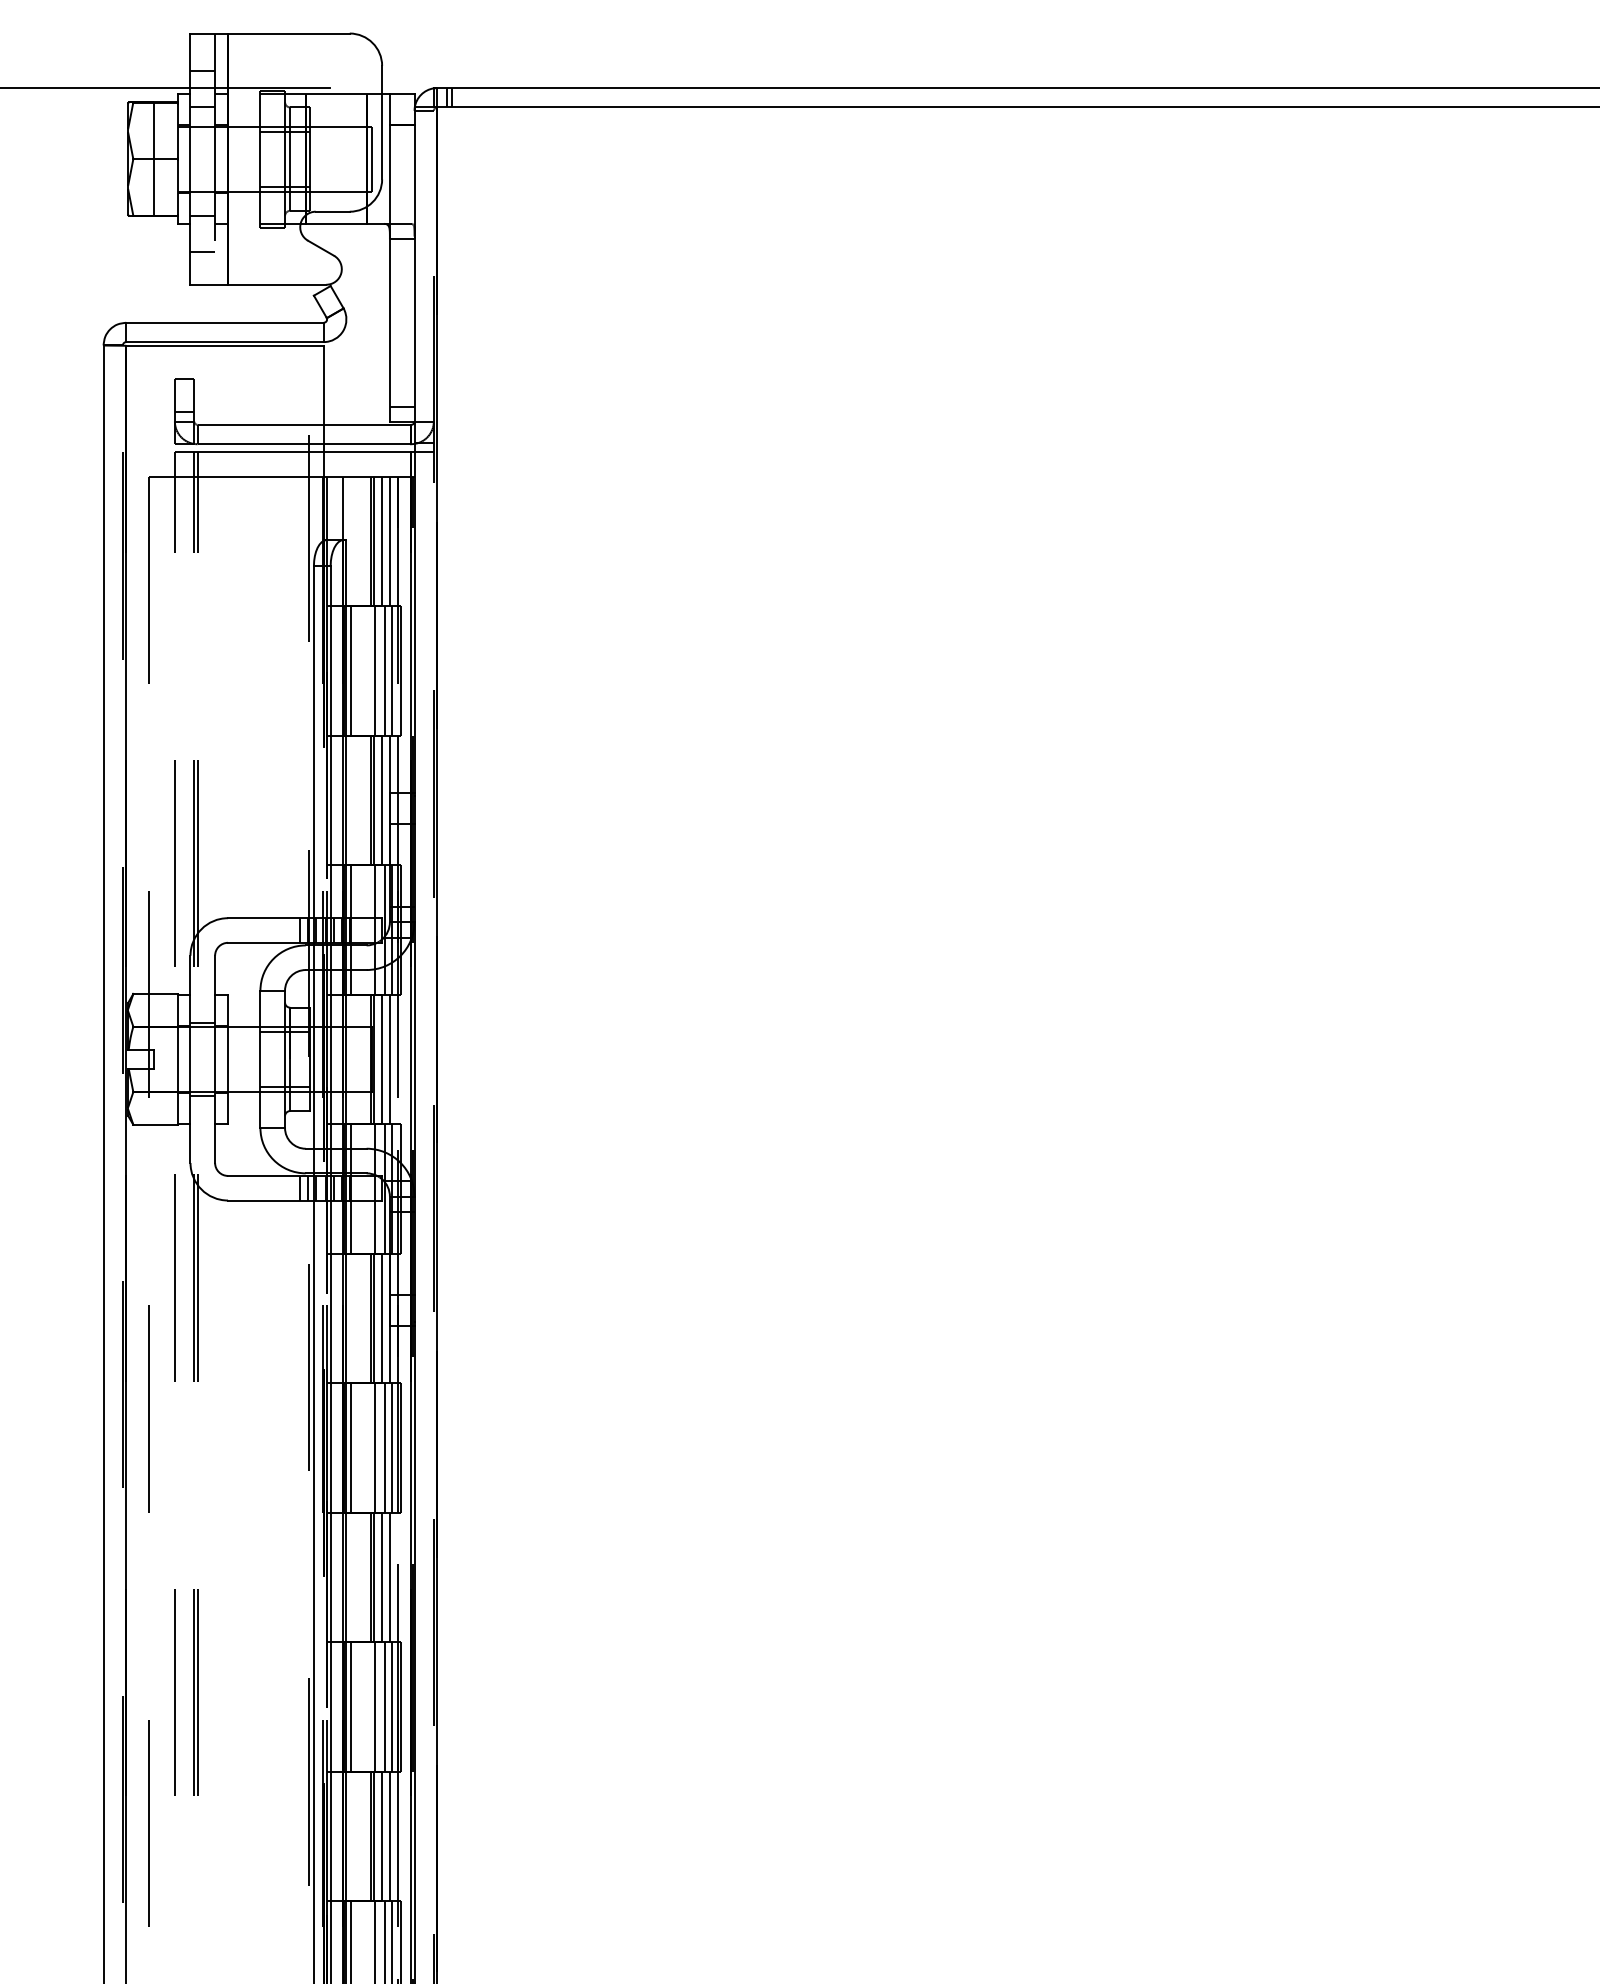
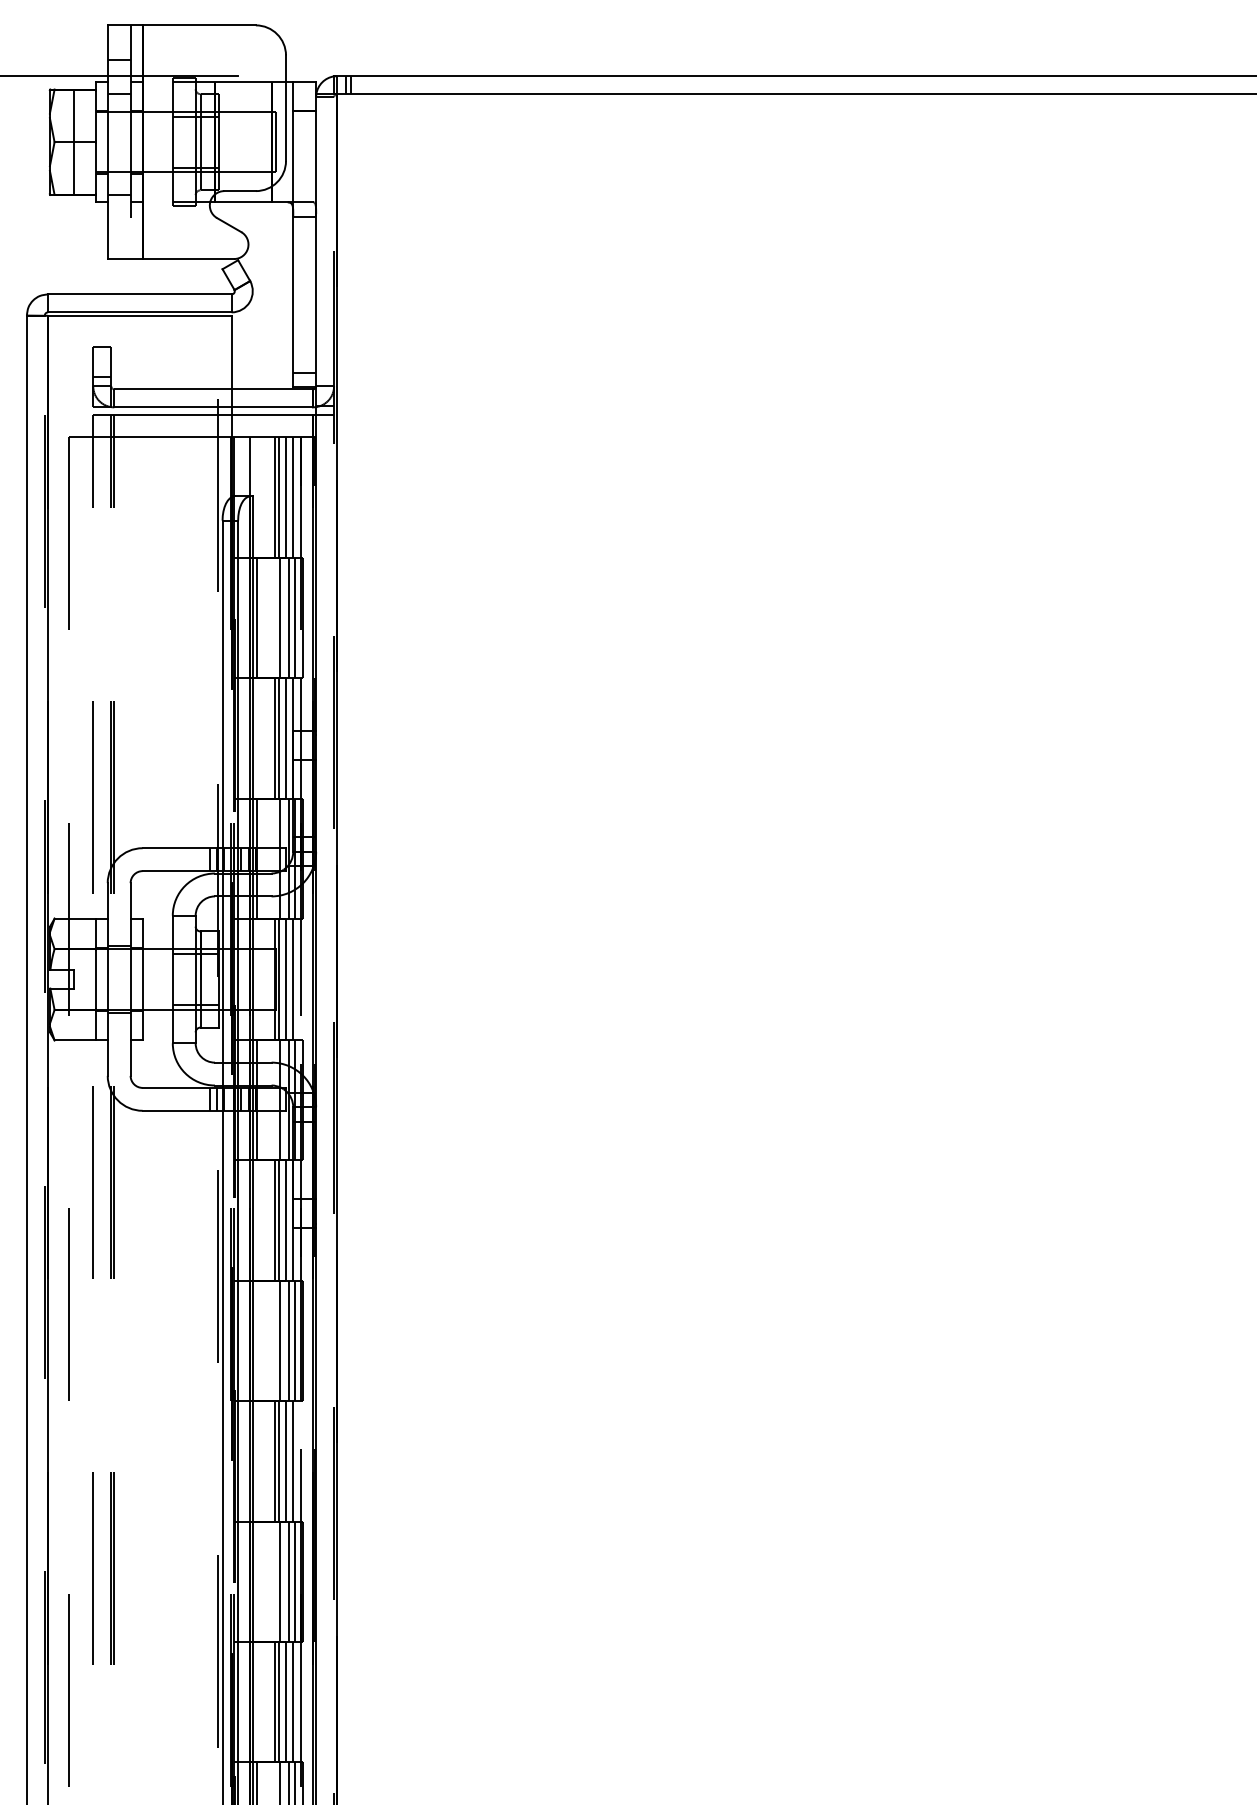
line: (202, 252) -> (118, 229), removed
line: (351, 1447) -> (257, 1340), removed
line: (351, 1706) -> (257, 1581), removed

